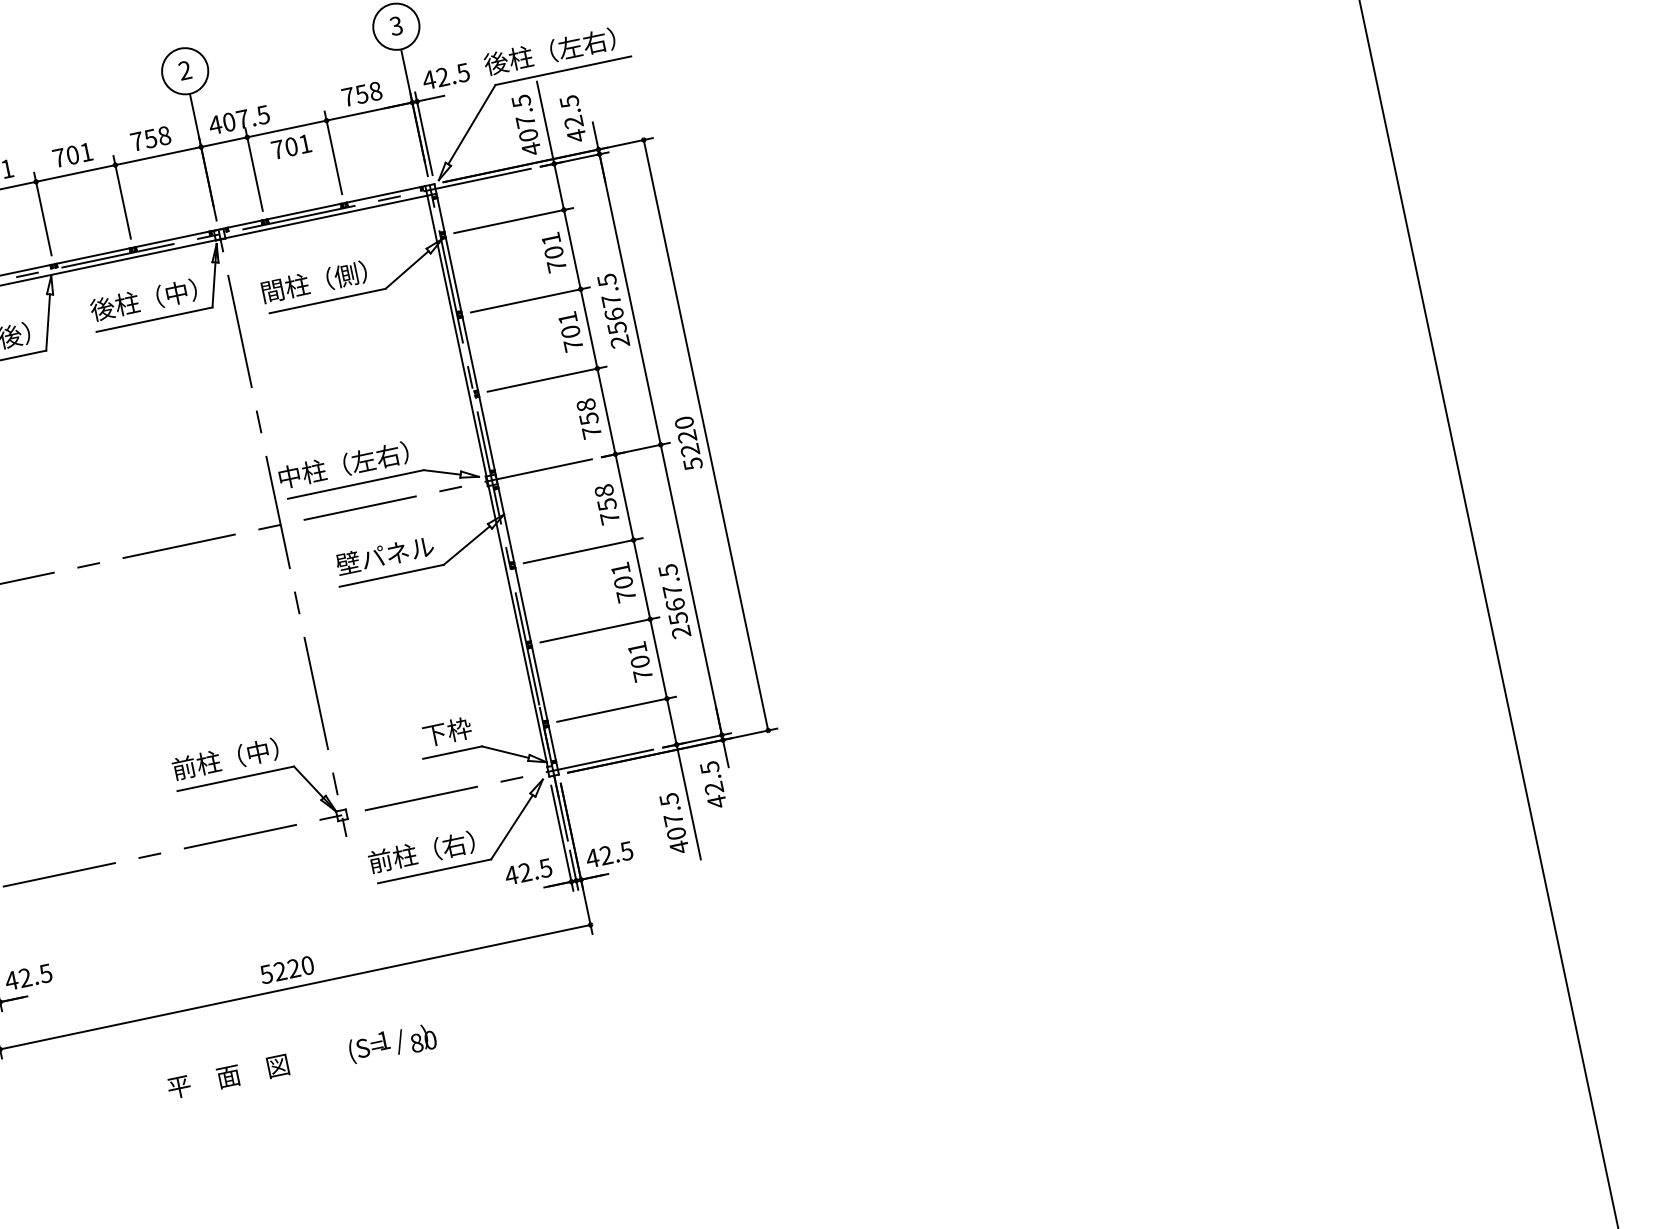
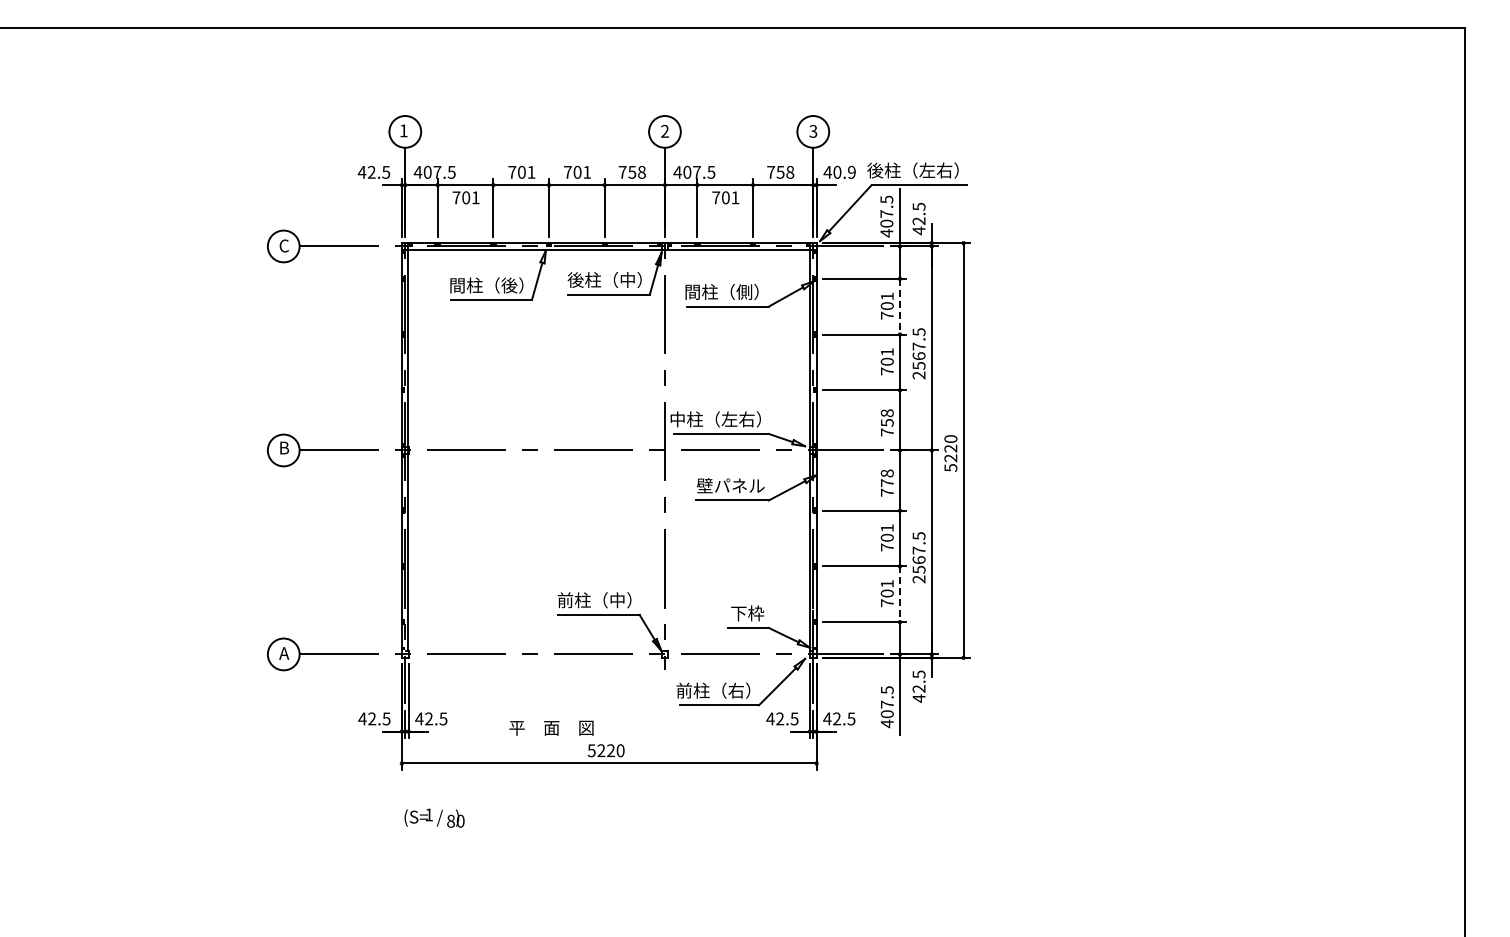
text: (452, 73) -> (844, 171), 42.5 -> 40.9
line: (572, 249) -> (900, 306), solid -> dashed
text: (607, 505) -> (887, 483), 758 -> 778
line: (659, 659) -> (900, 594), solid -> dashed
text: (392, 1042) -> (434, 817), moved
text: (228, 1075) -> (551, 727), moved

